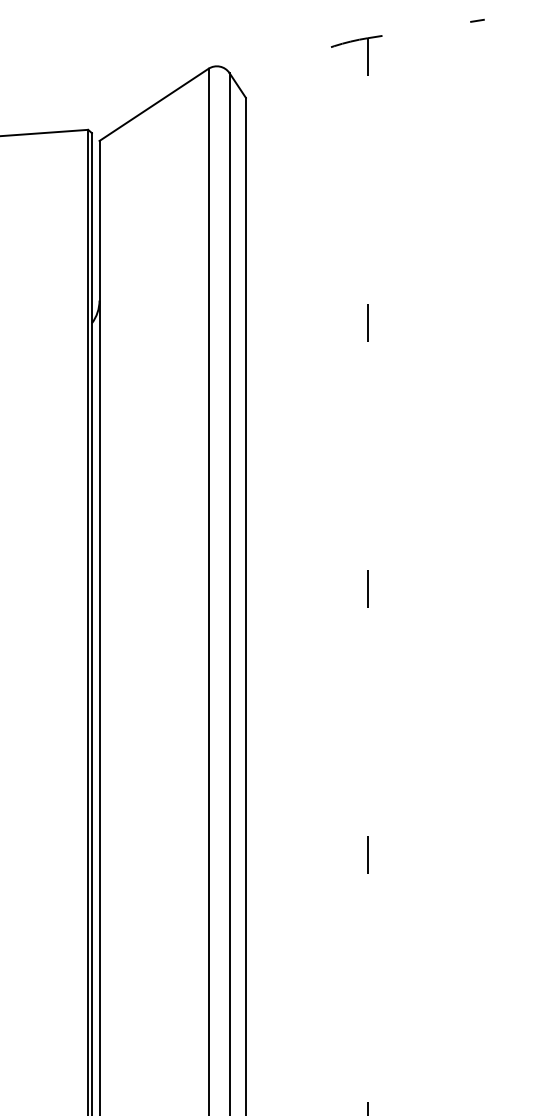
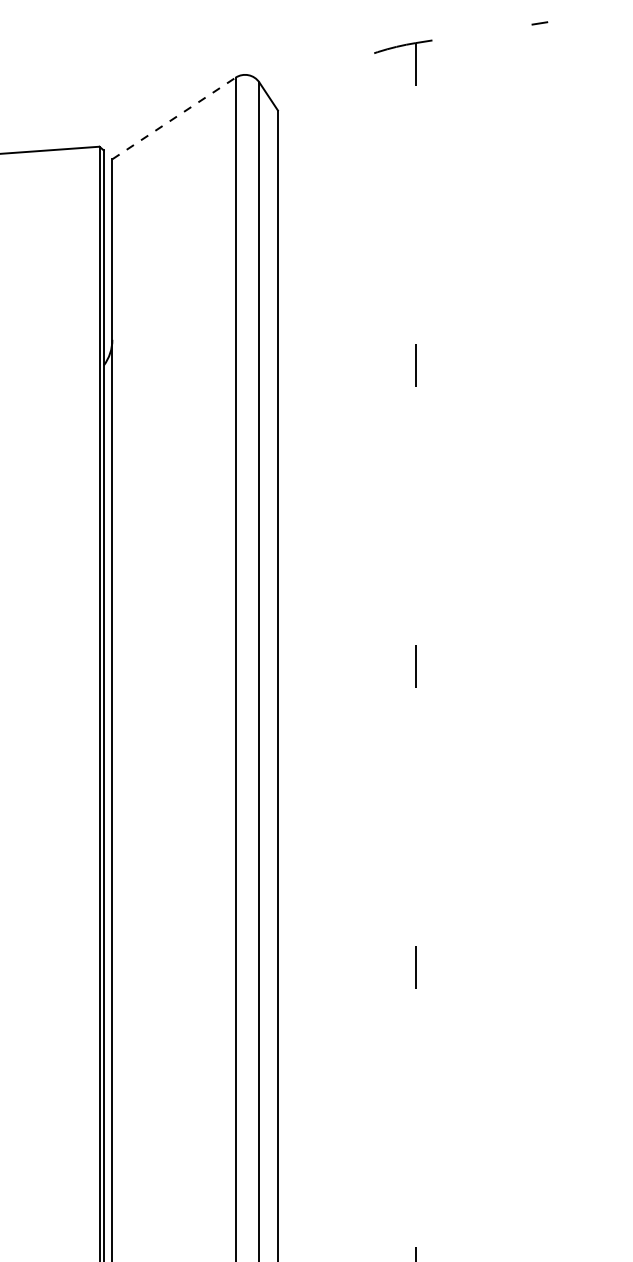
line: (154, 104) -> (174, 118), solid -> dashed

